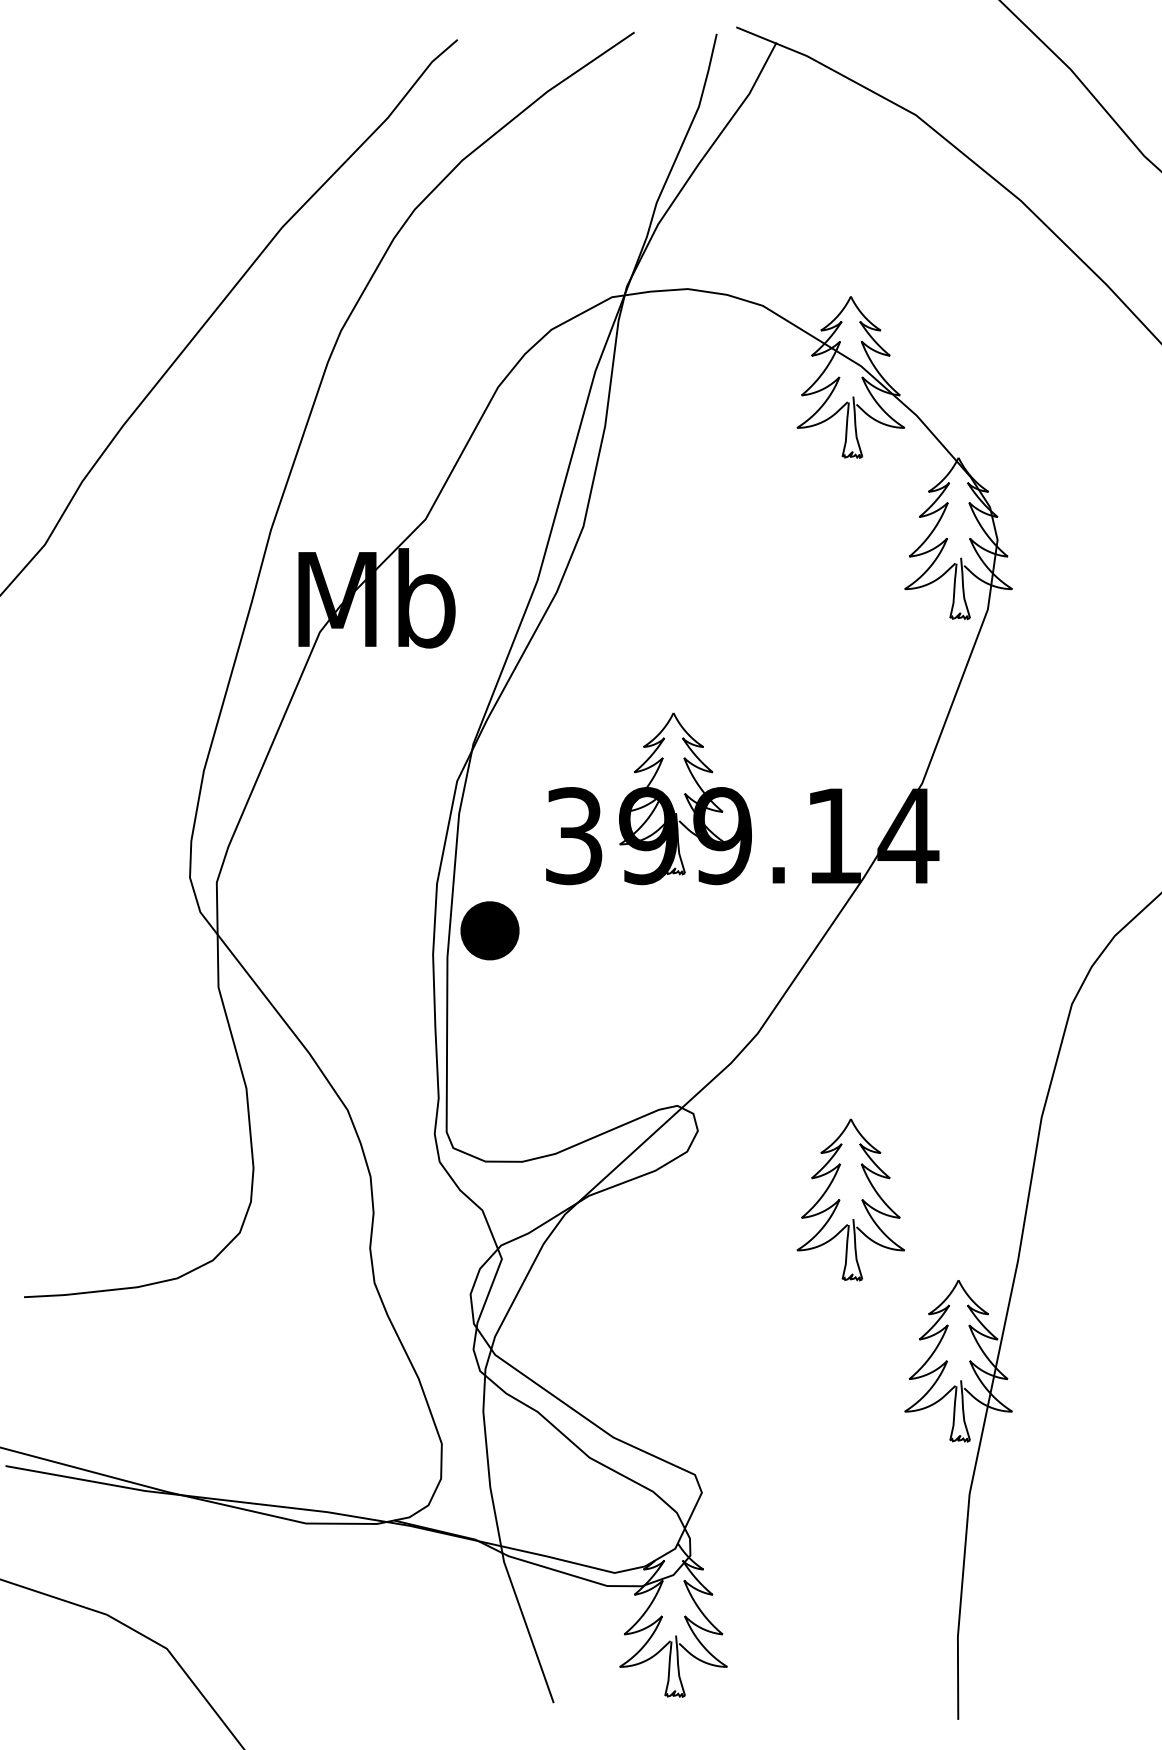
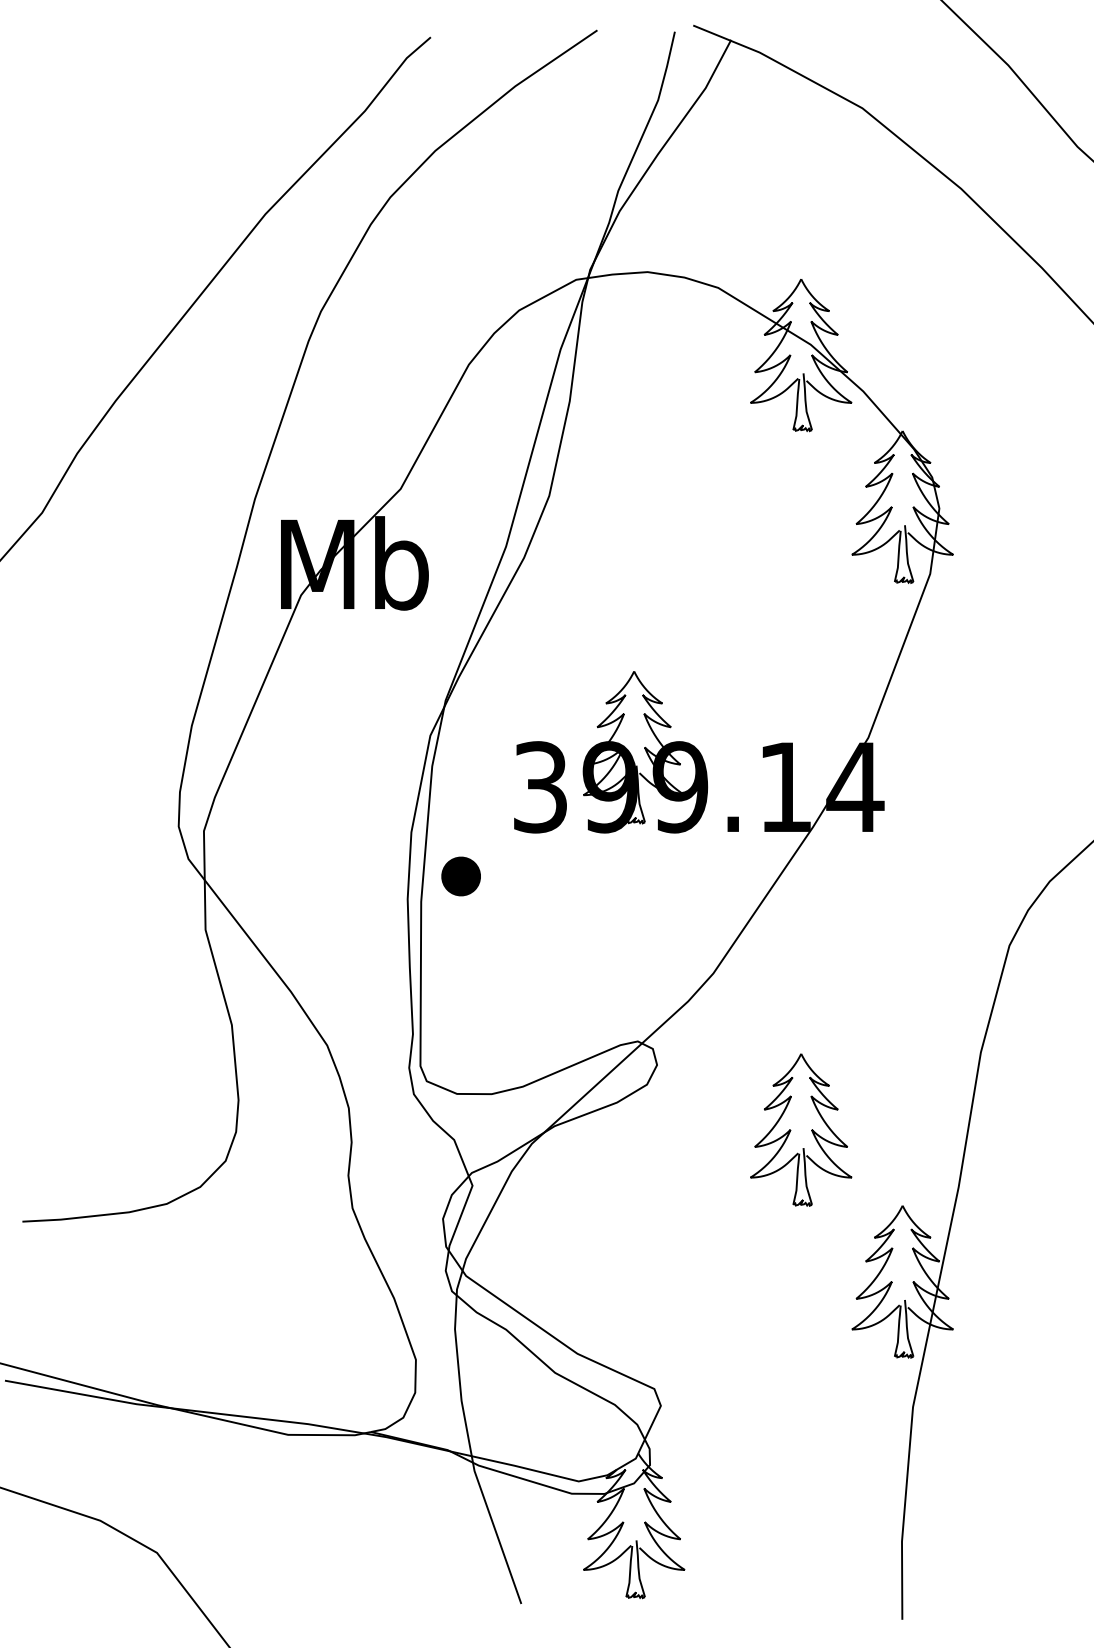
part: (489, 930) -> (460, 876), size x0.71

